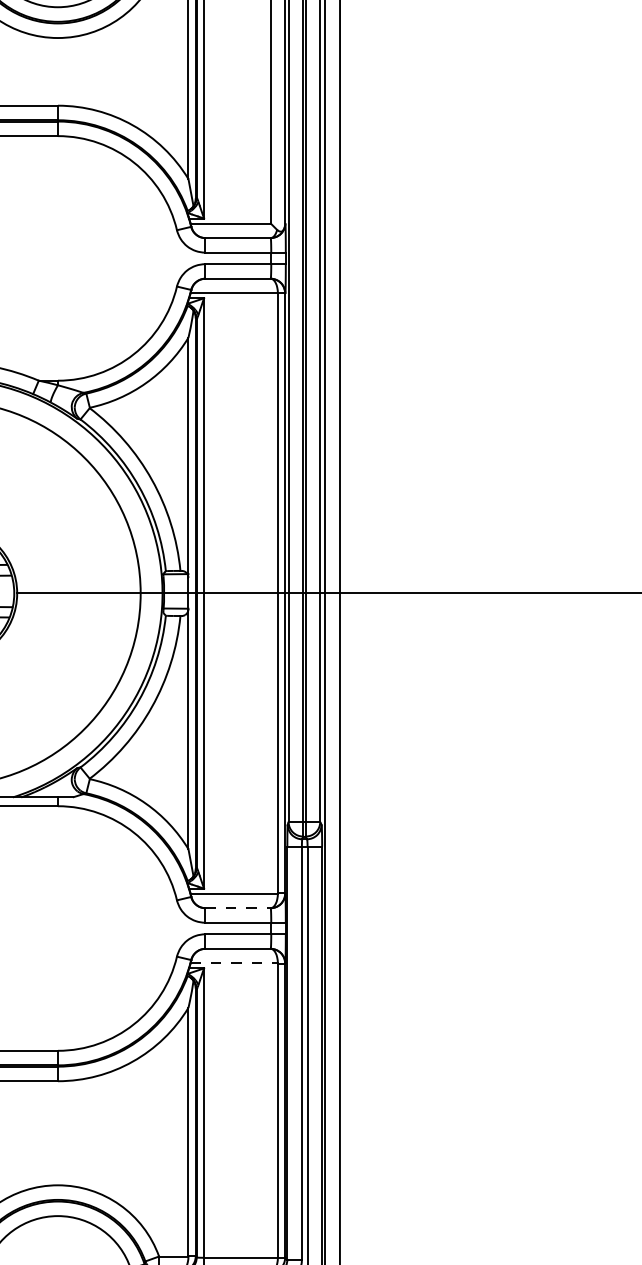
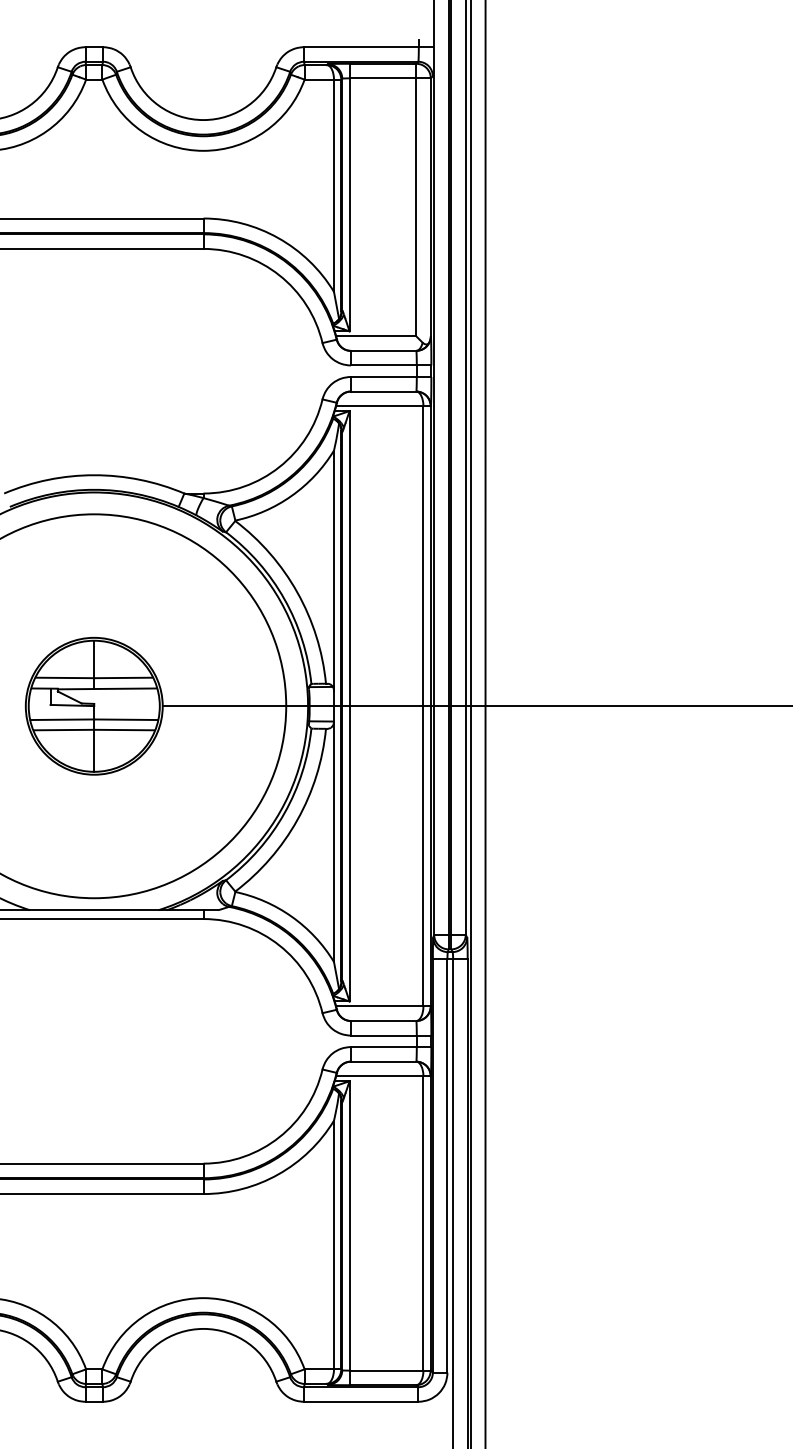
line: (237, 908) -> (383, 1021), dashed -> solid
line: (233, 963) -> (379, 1076), dashed -> solid

